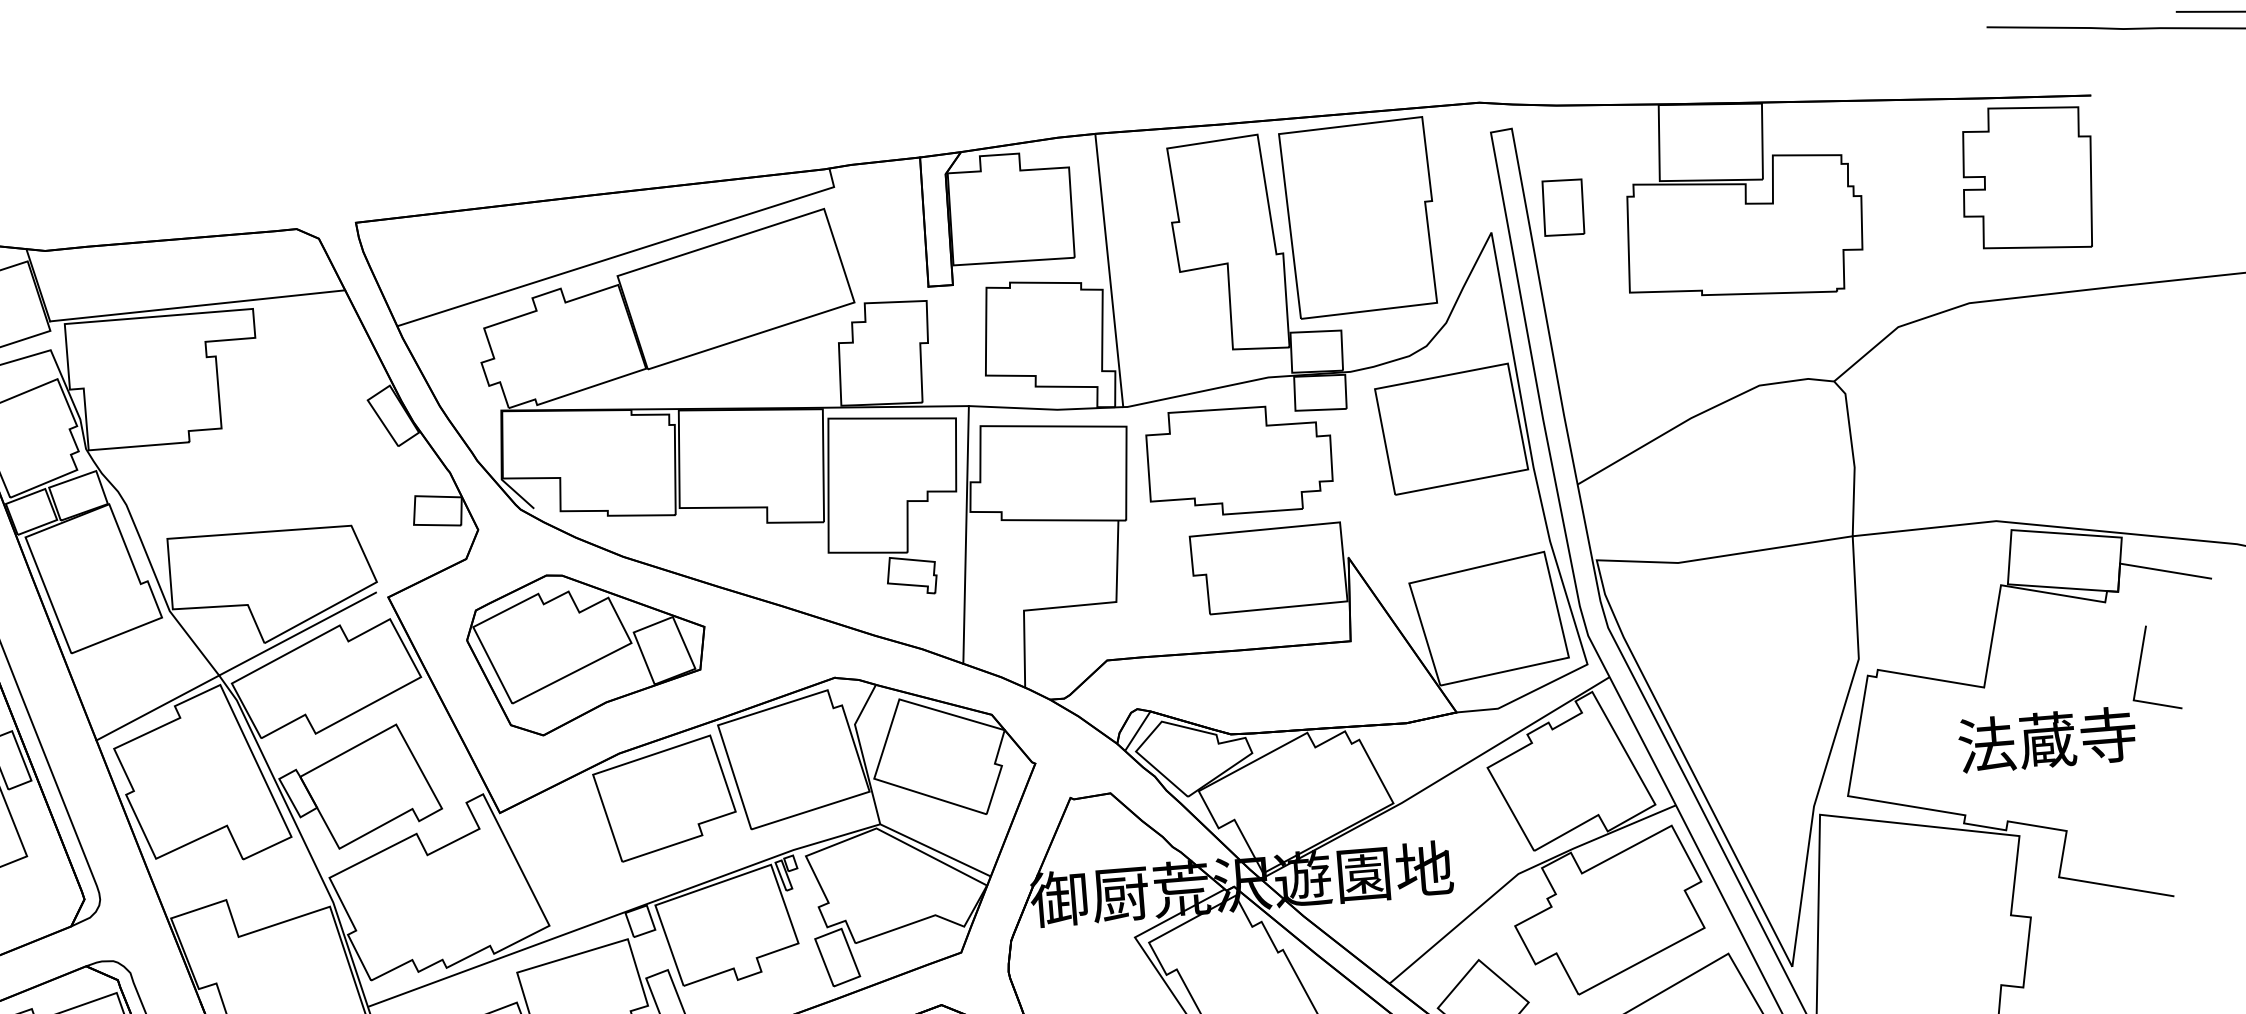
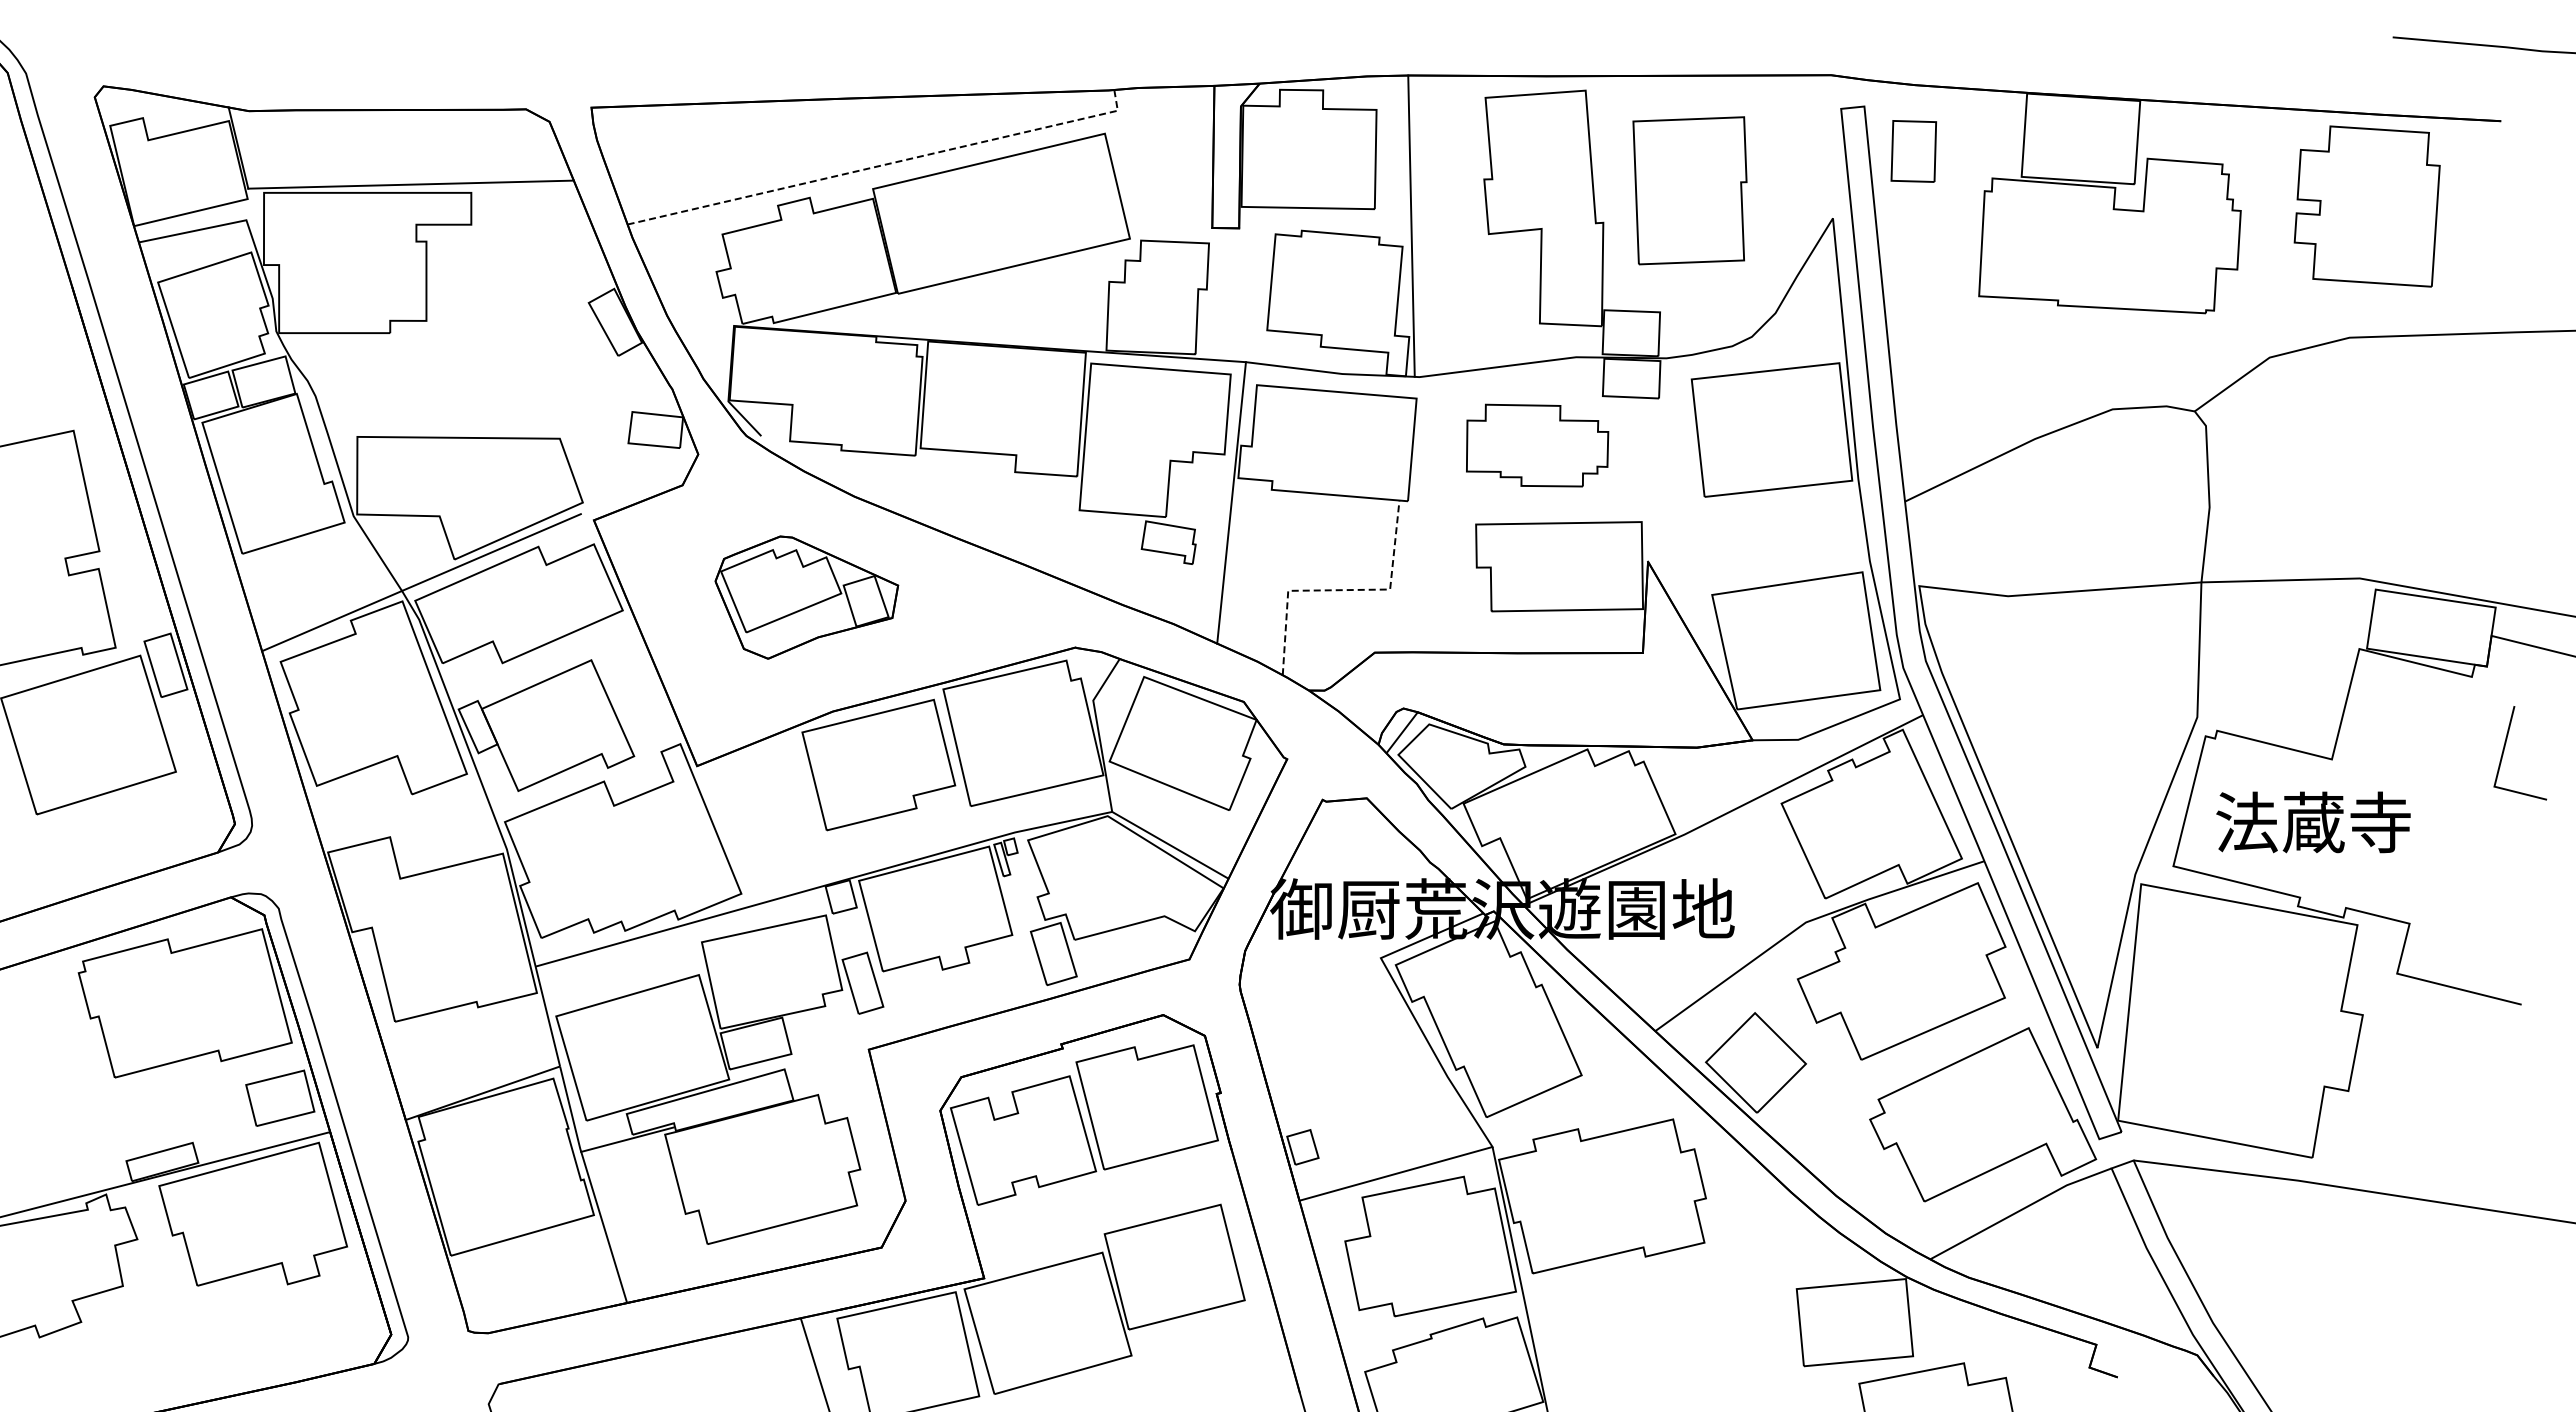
part: (2026, 178) -> (2366, 206), moved
part: (1563, 207) -> (1913, 151), moved
part: (1359, 217) -> (1689, 190), size x0.7
line: (626, 252) -> (884, 164), solid -> dashed
part: (1239, 460) -> (1537, 445), size x0.7
line: (1073, 606) -> (1342, 590), solid -> dashed
part: (586, 651) -> (806, 597), size x0.7
text: (2047, 740) -> (2313, 822), moved

